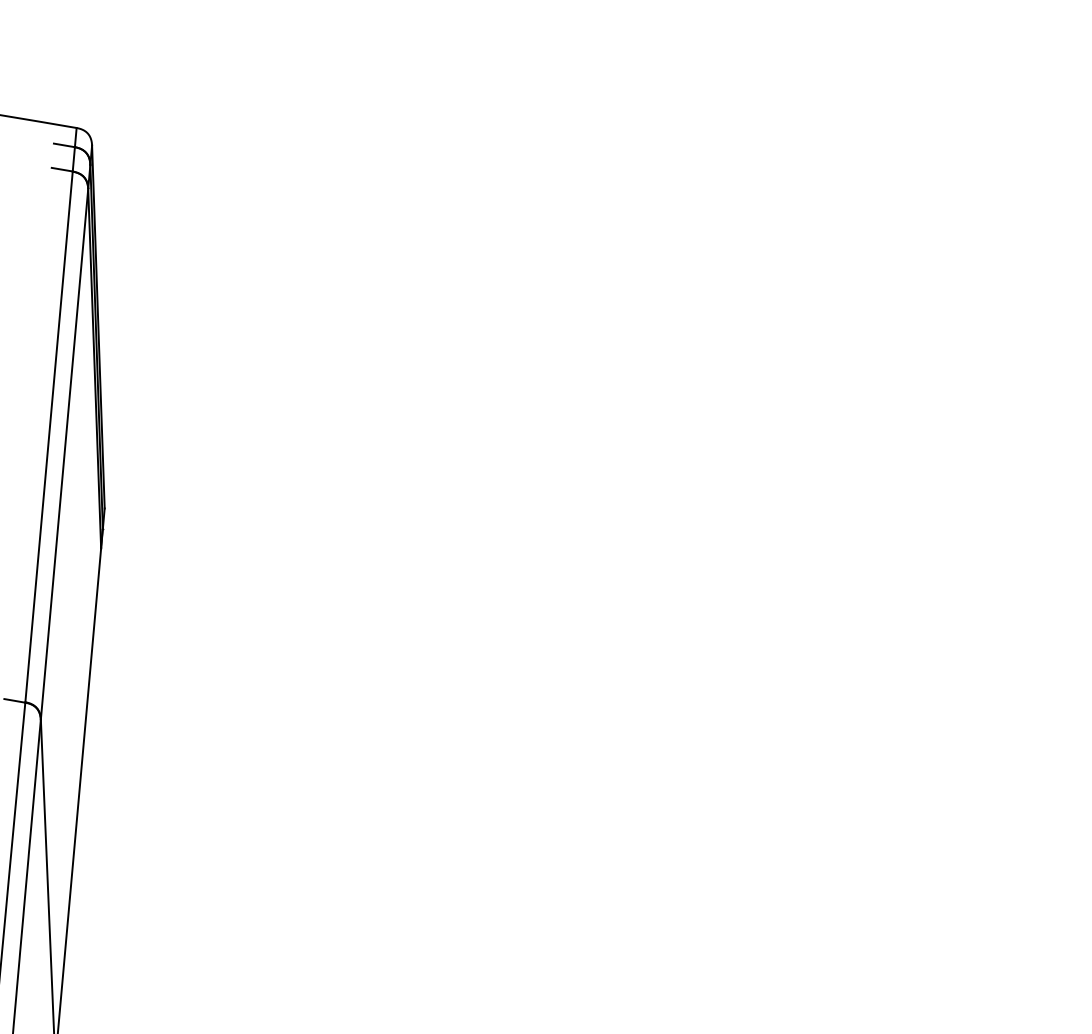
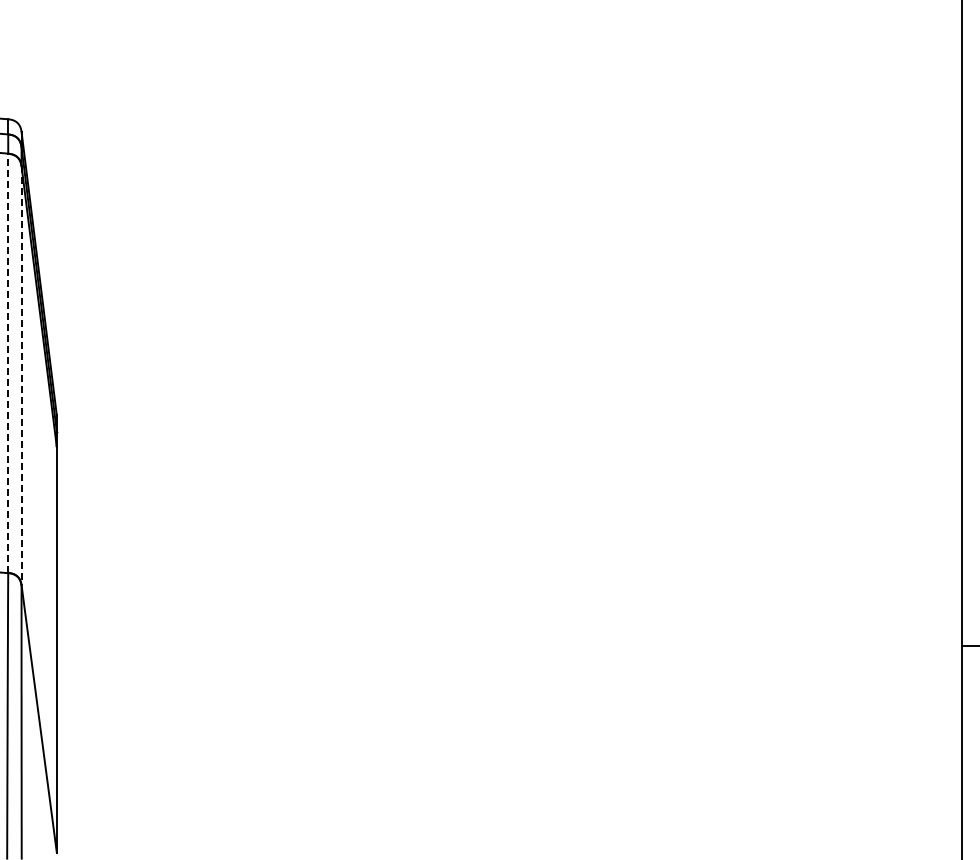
line: (49, 435) -> (8, 362), solid -> dashed
line: (64, 455) -> (21, 376), solid -> dashed

